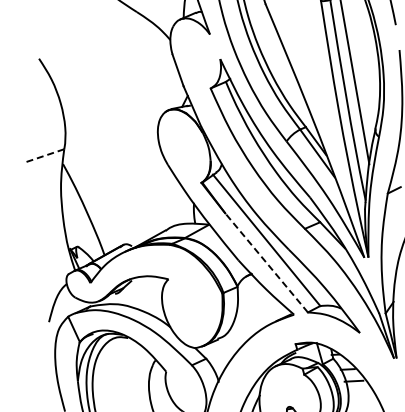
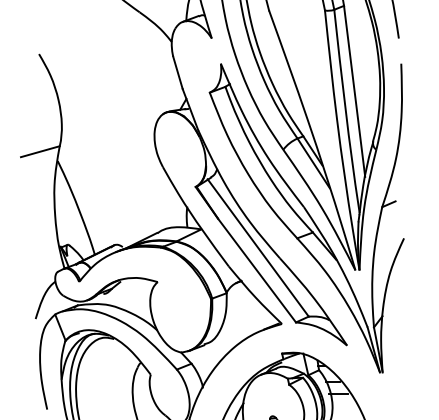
line: (44, 155) -> (39, 151), dashed -> solid
line: (267, 262) -> (257, 270), dashed -> solid

